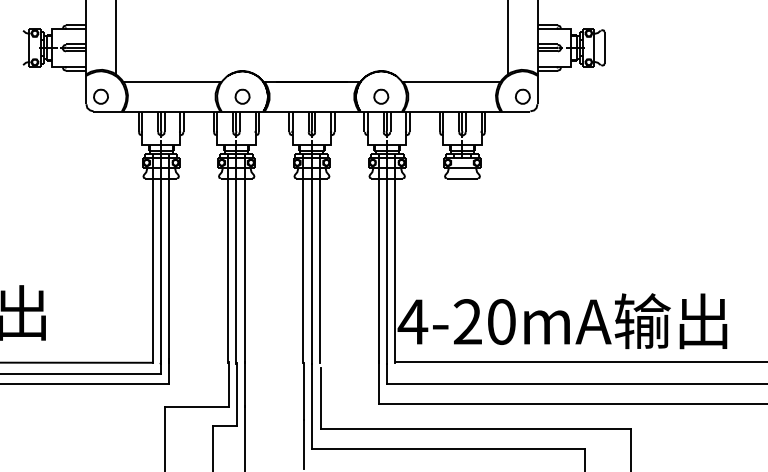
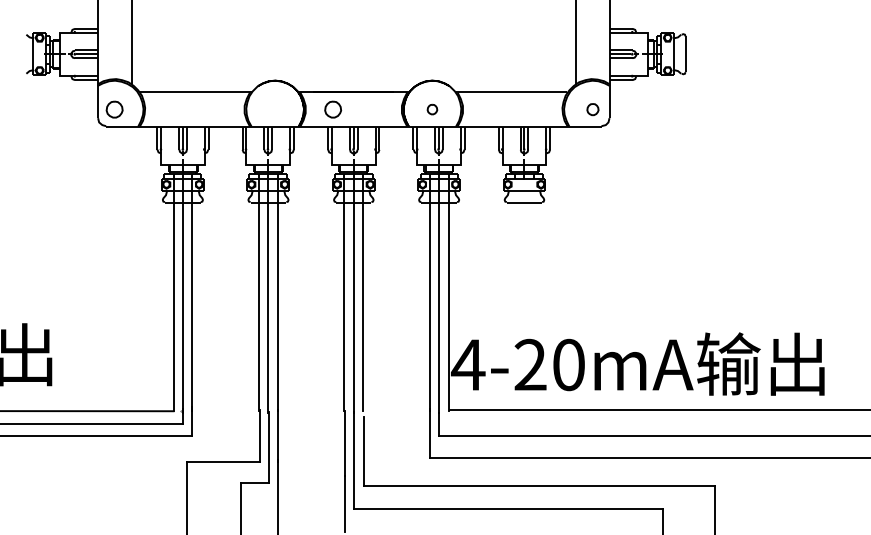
part: (242, 96) -> (333, 109), moved
part: (381, 96) -> (432, 109), size x0.6
part: (522, 96) -> (592, 109), size x0.7

